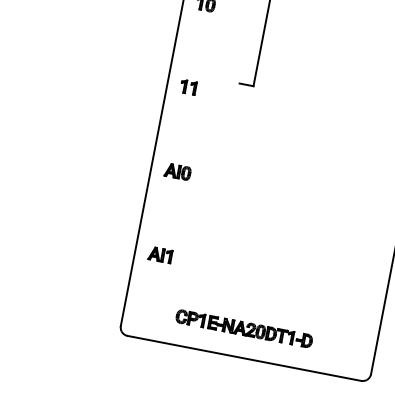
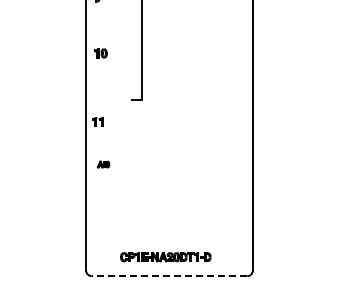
part: (187, 86) -> (97, 121), moved
part: (177, 171) -> (103, 164), size x0.7
part: (159, 255) -> (102, 220), removed
line: (244, 358) -> (169, 276), solid -> dashed

